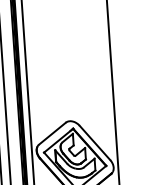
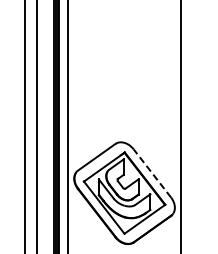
line: (95, 143) -> (152, 173), solid -> dashed

